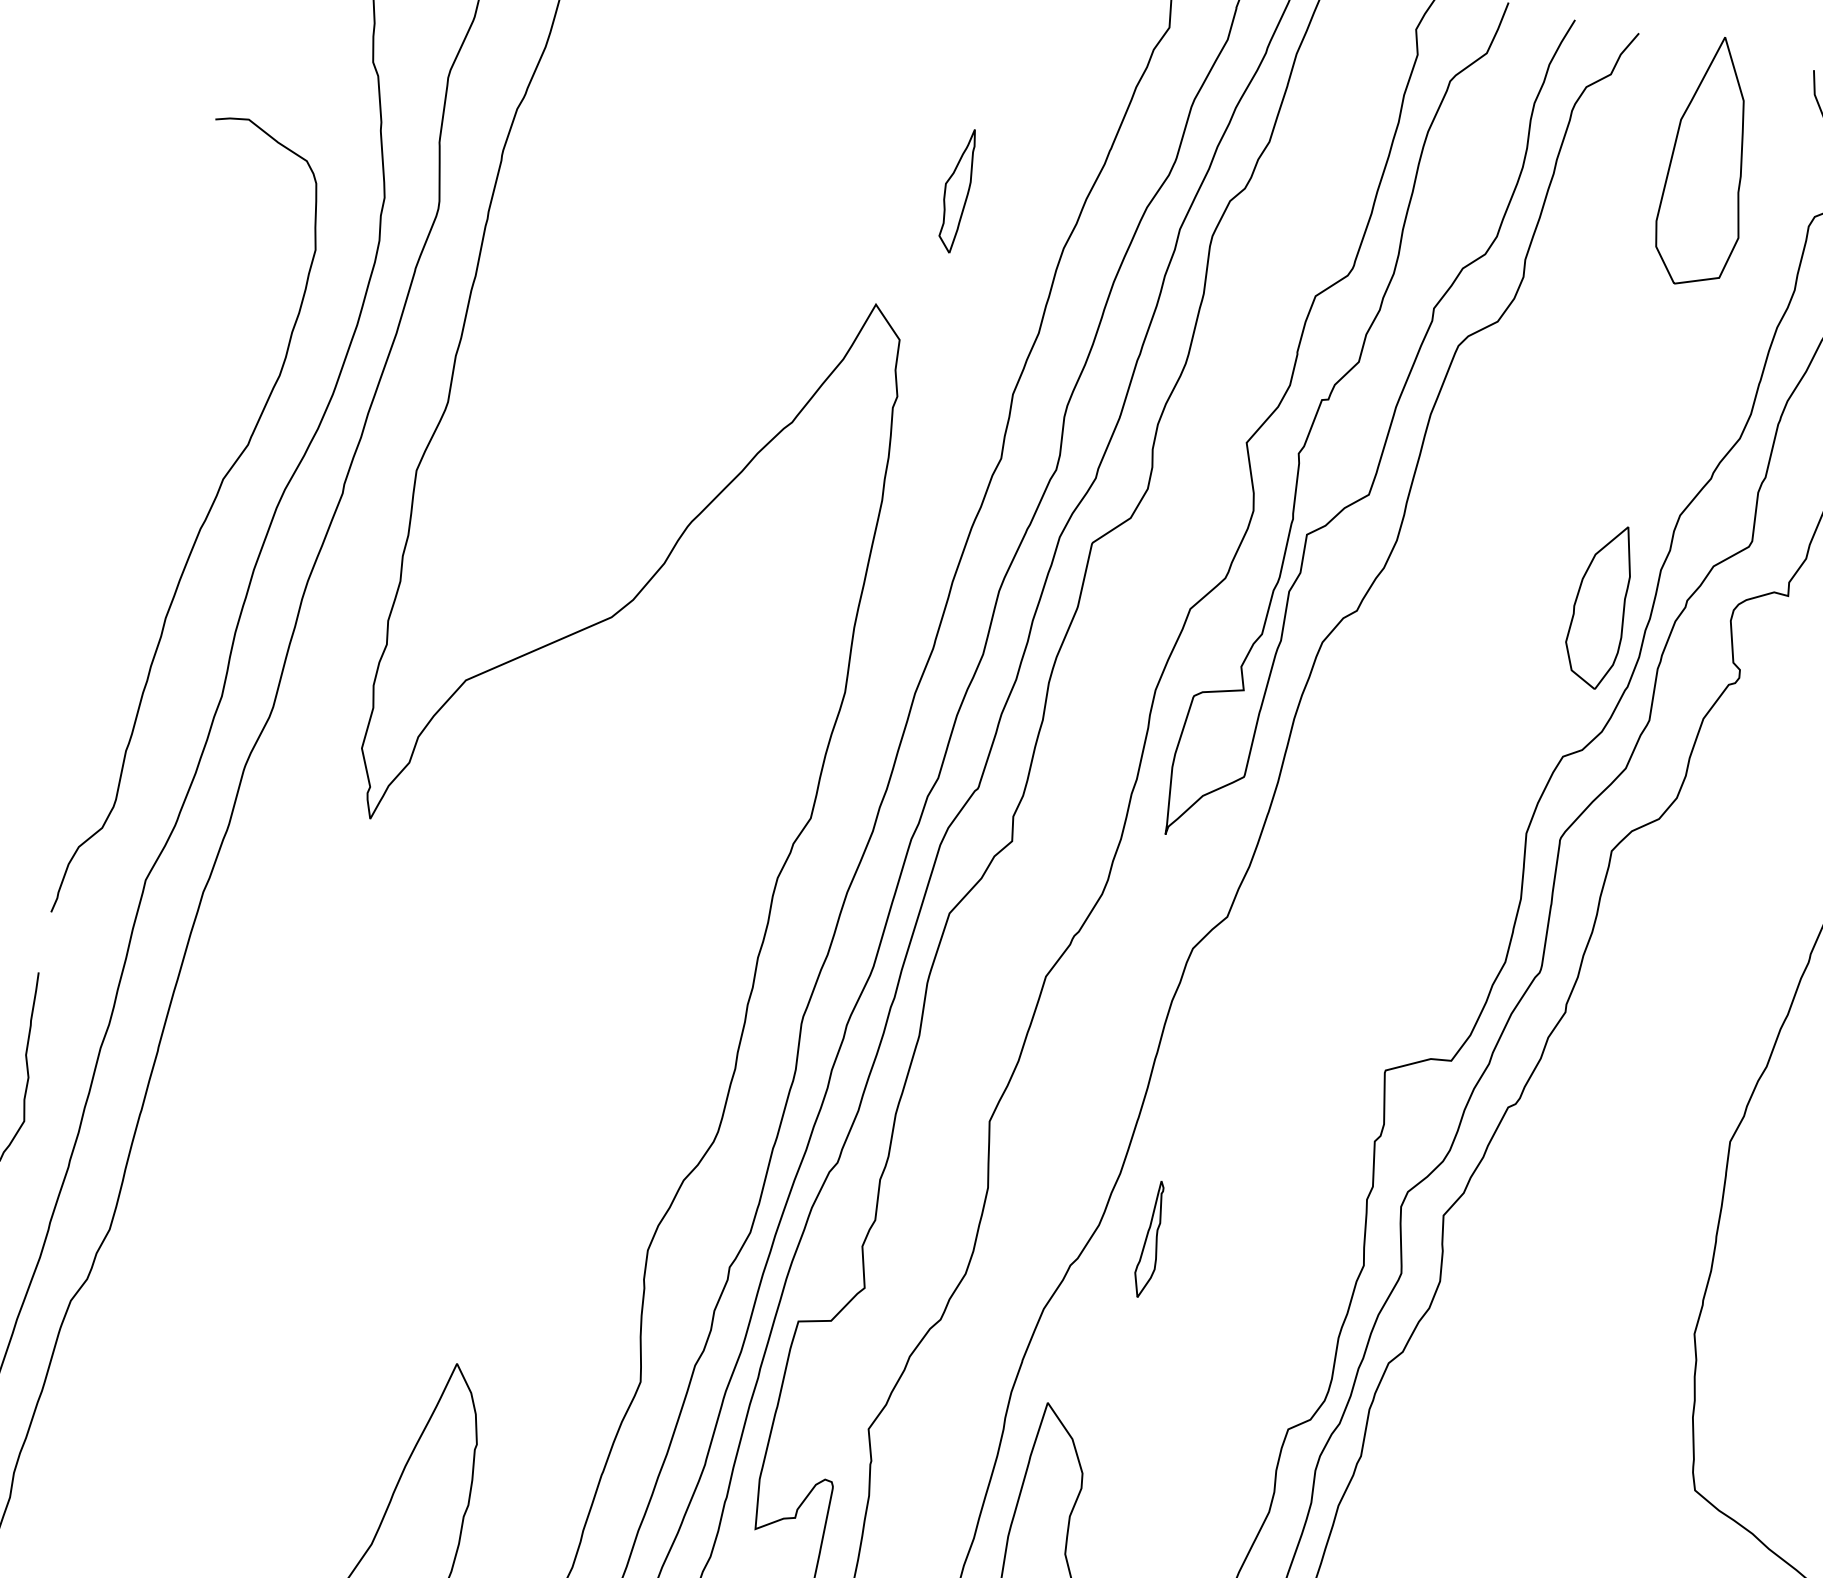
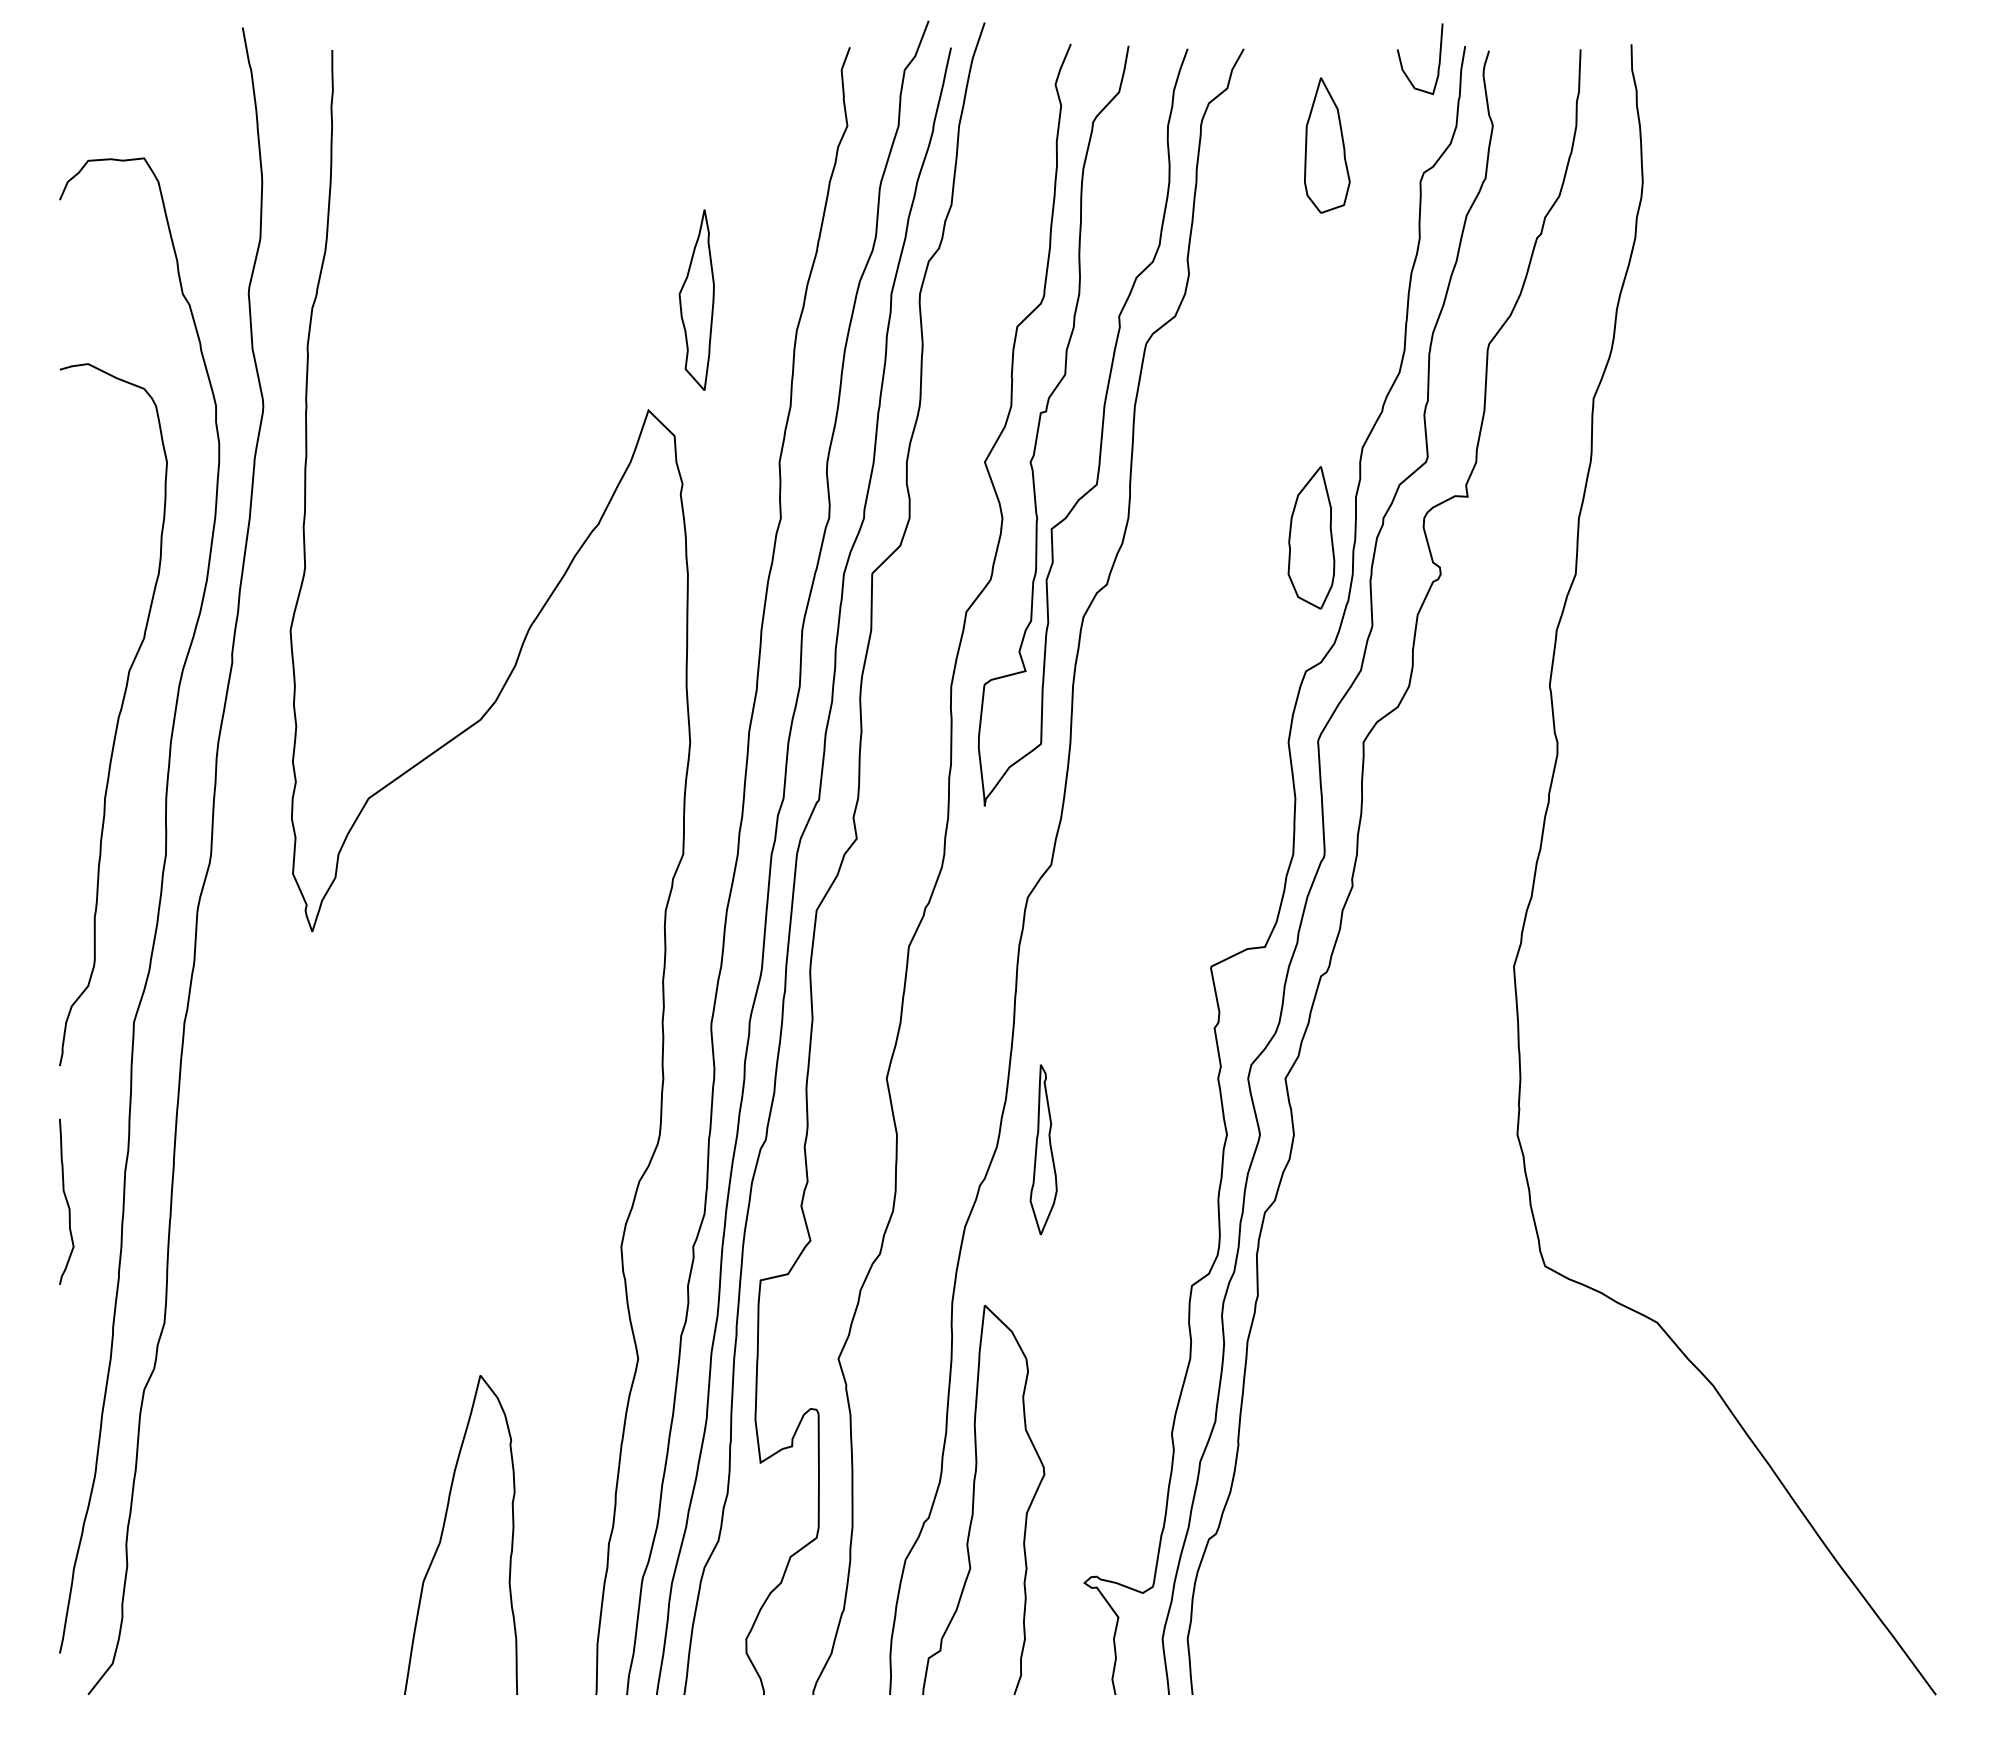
part: (1711, 163) -> (1327, 145), size x0.62
part: (956, 189) -> (696, 299), size x1.67
part: (1151, 1239) -> (1043, 1149), size x1.67

